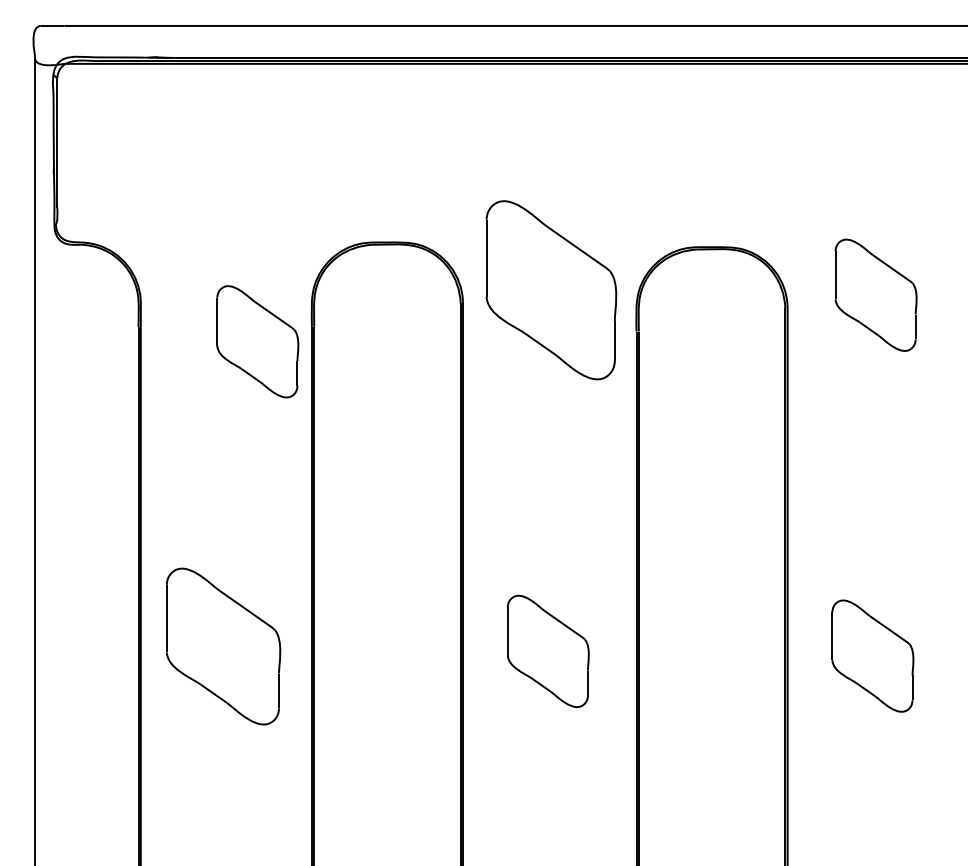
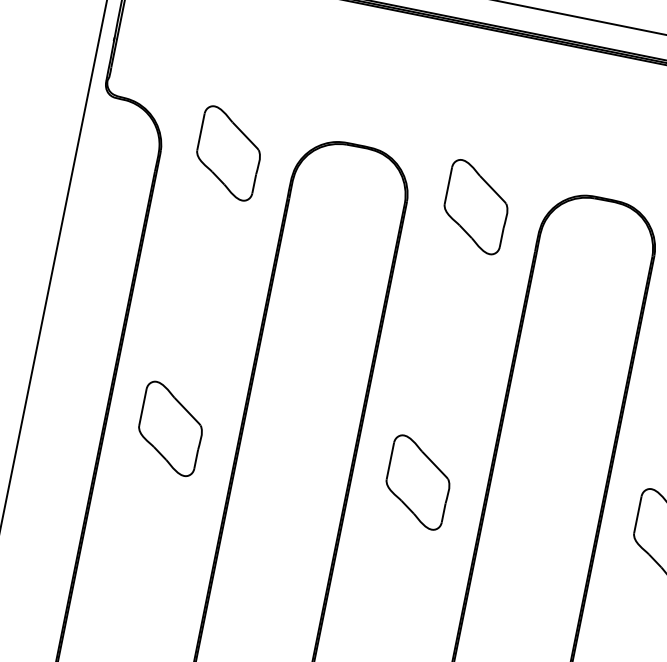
part: (551, 290) -> (476, 207), size x0.62
part: (257, 341) -> (228, 153), moved
part: (223, 646) -> (170, 428), size x0.71

